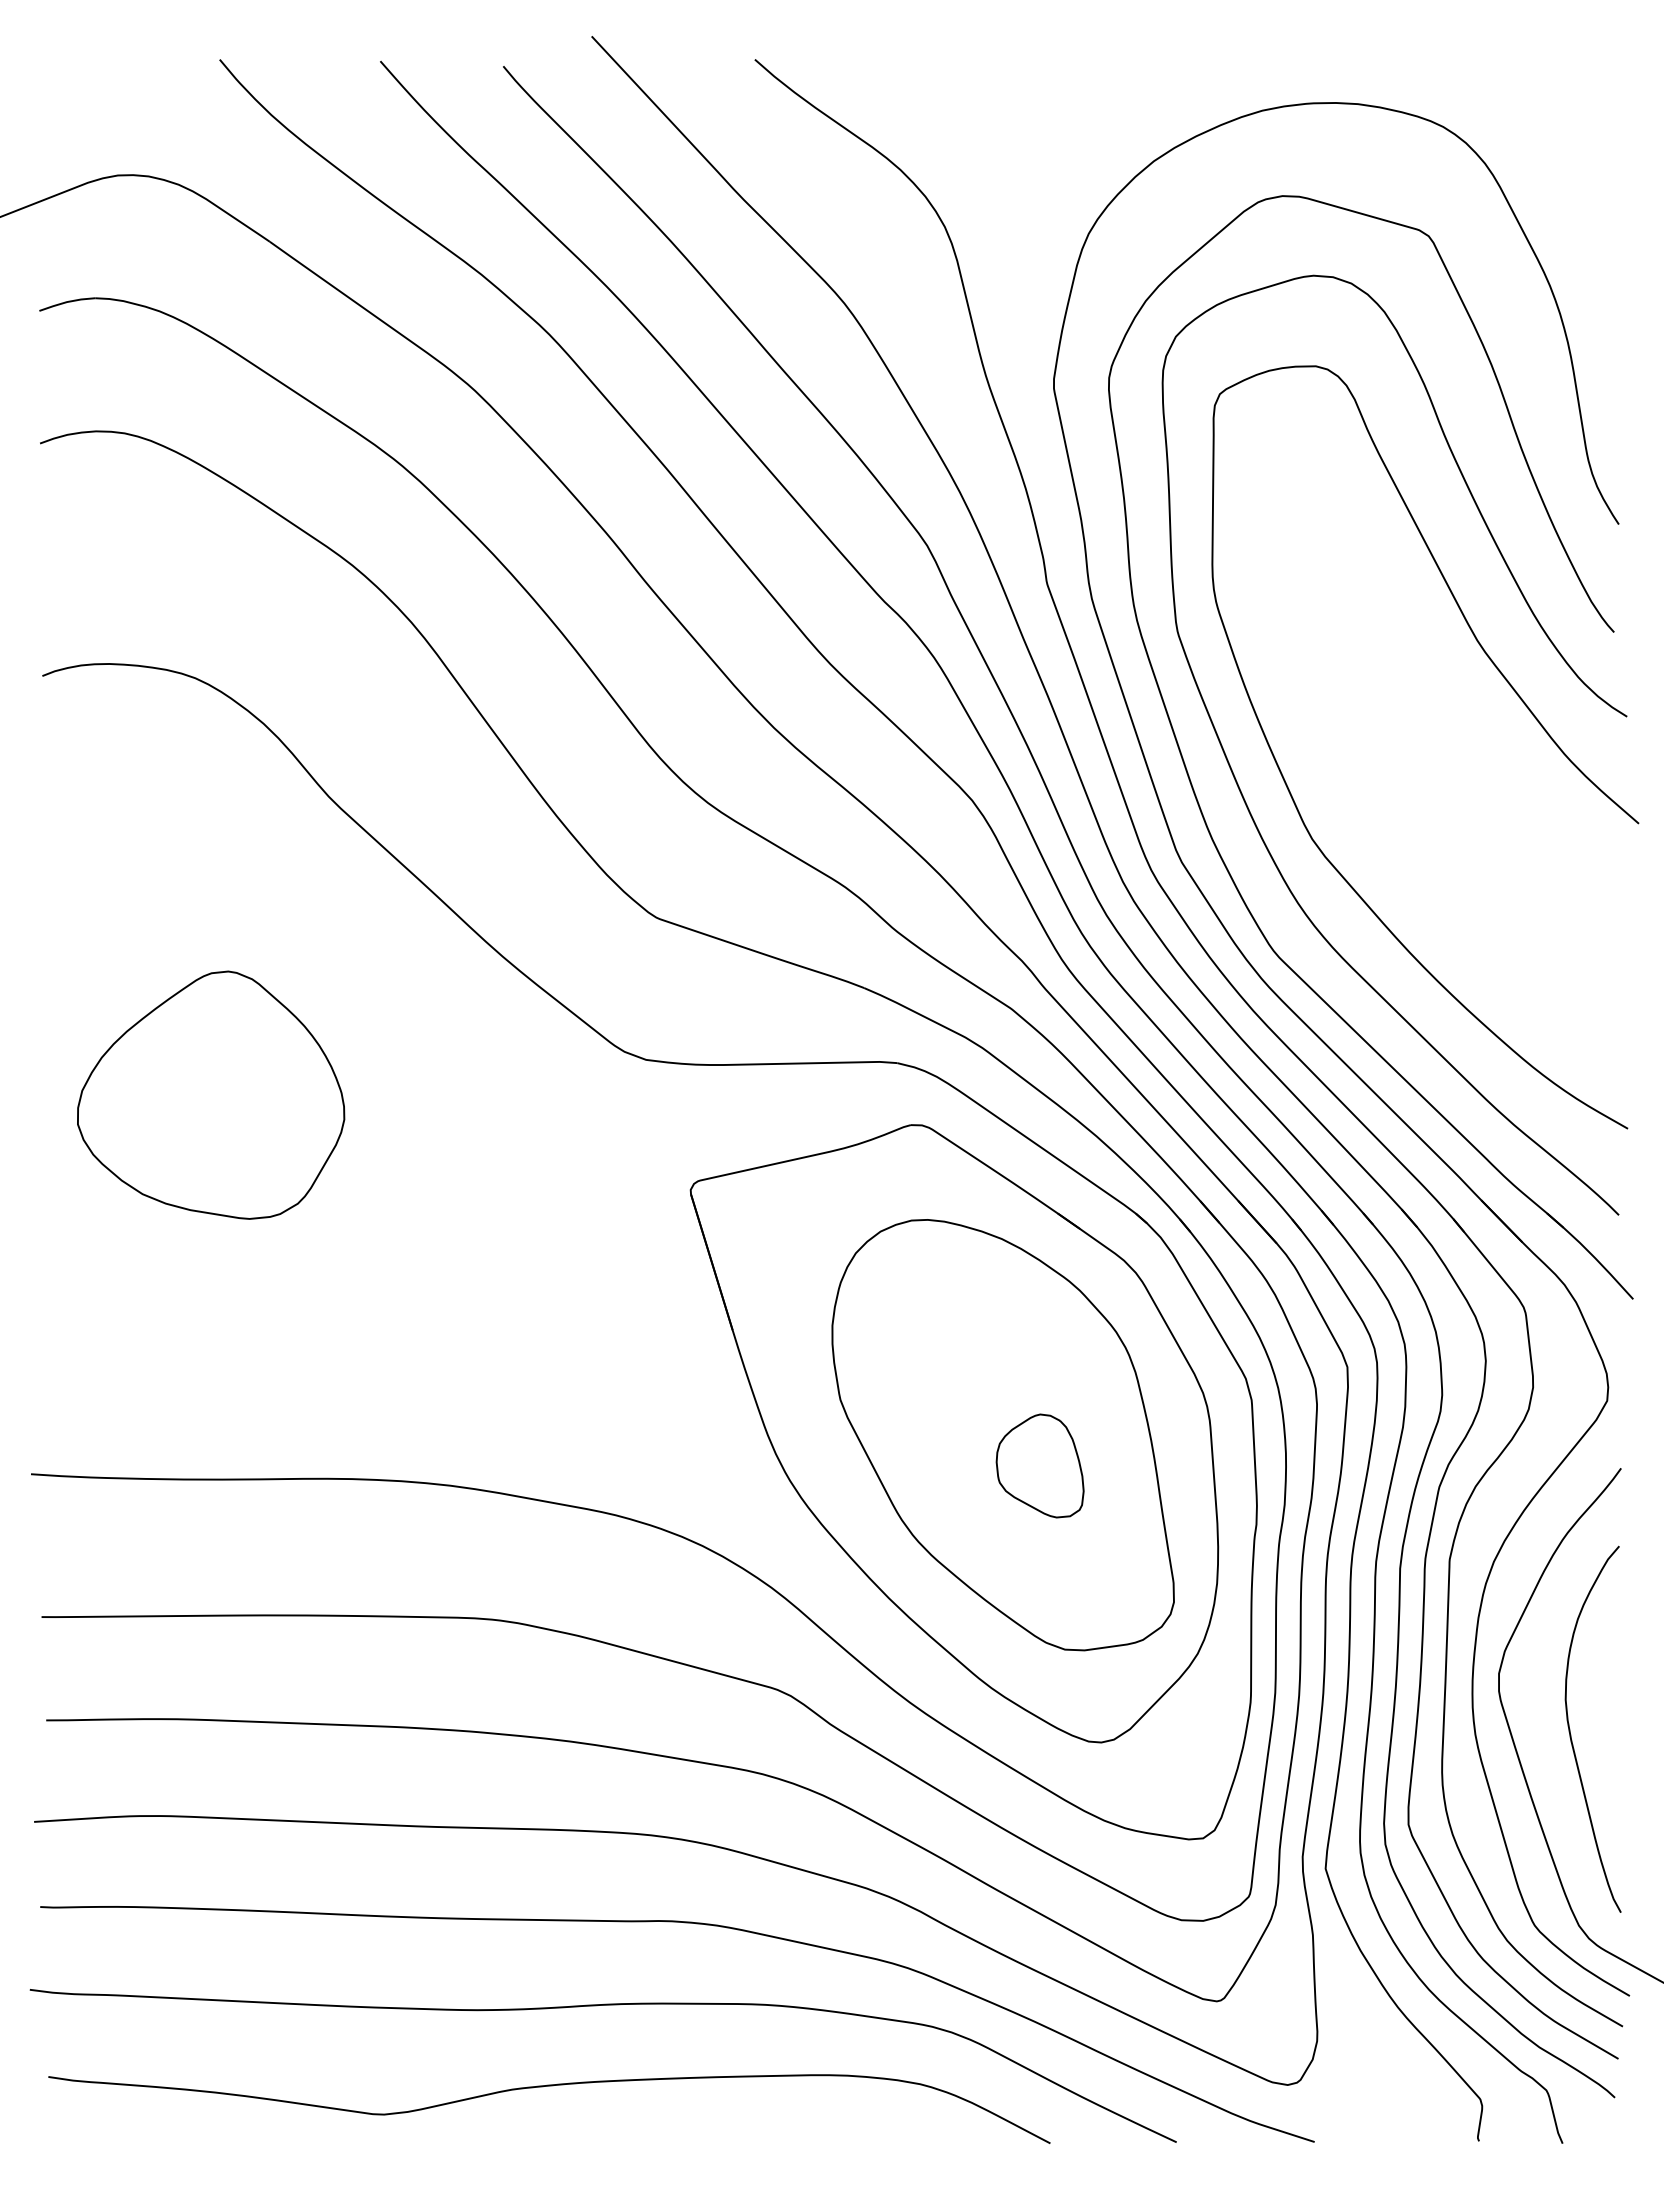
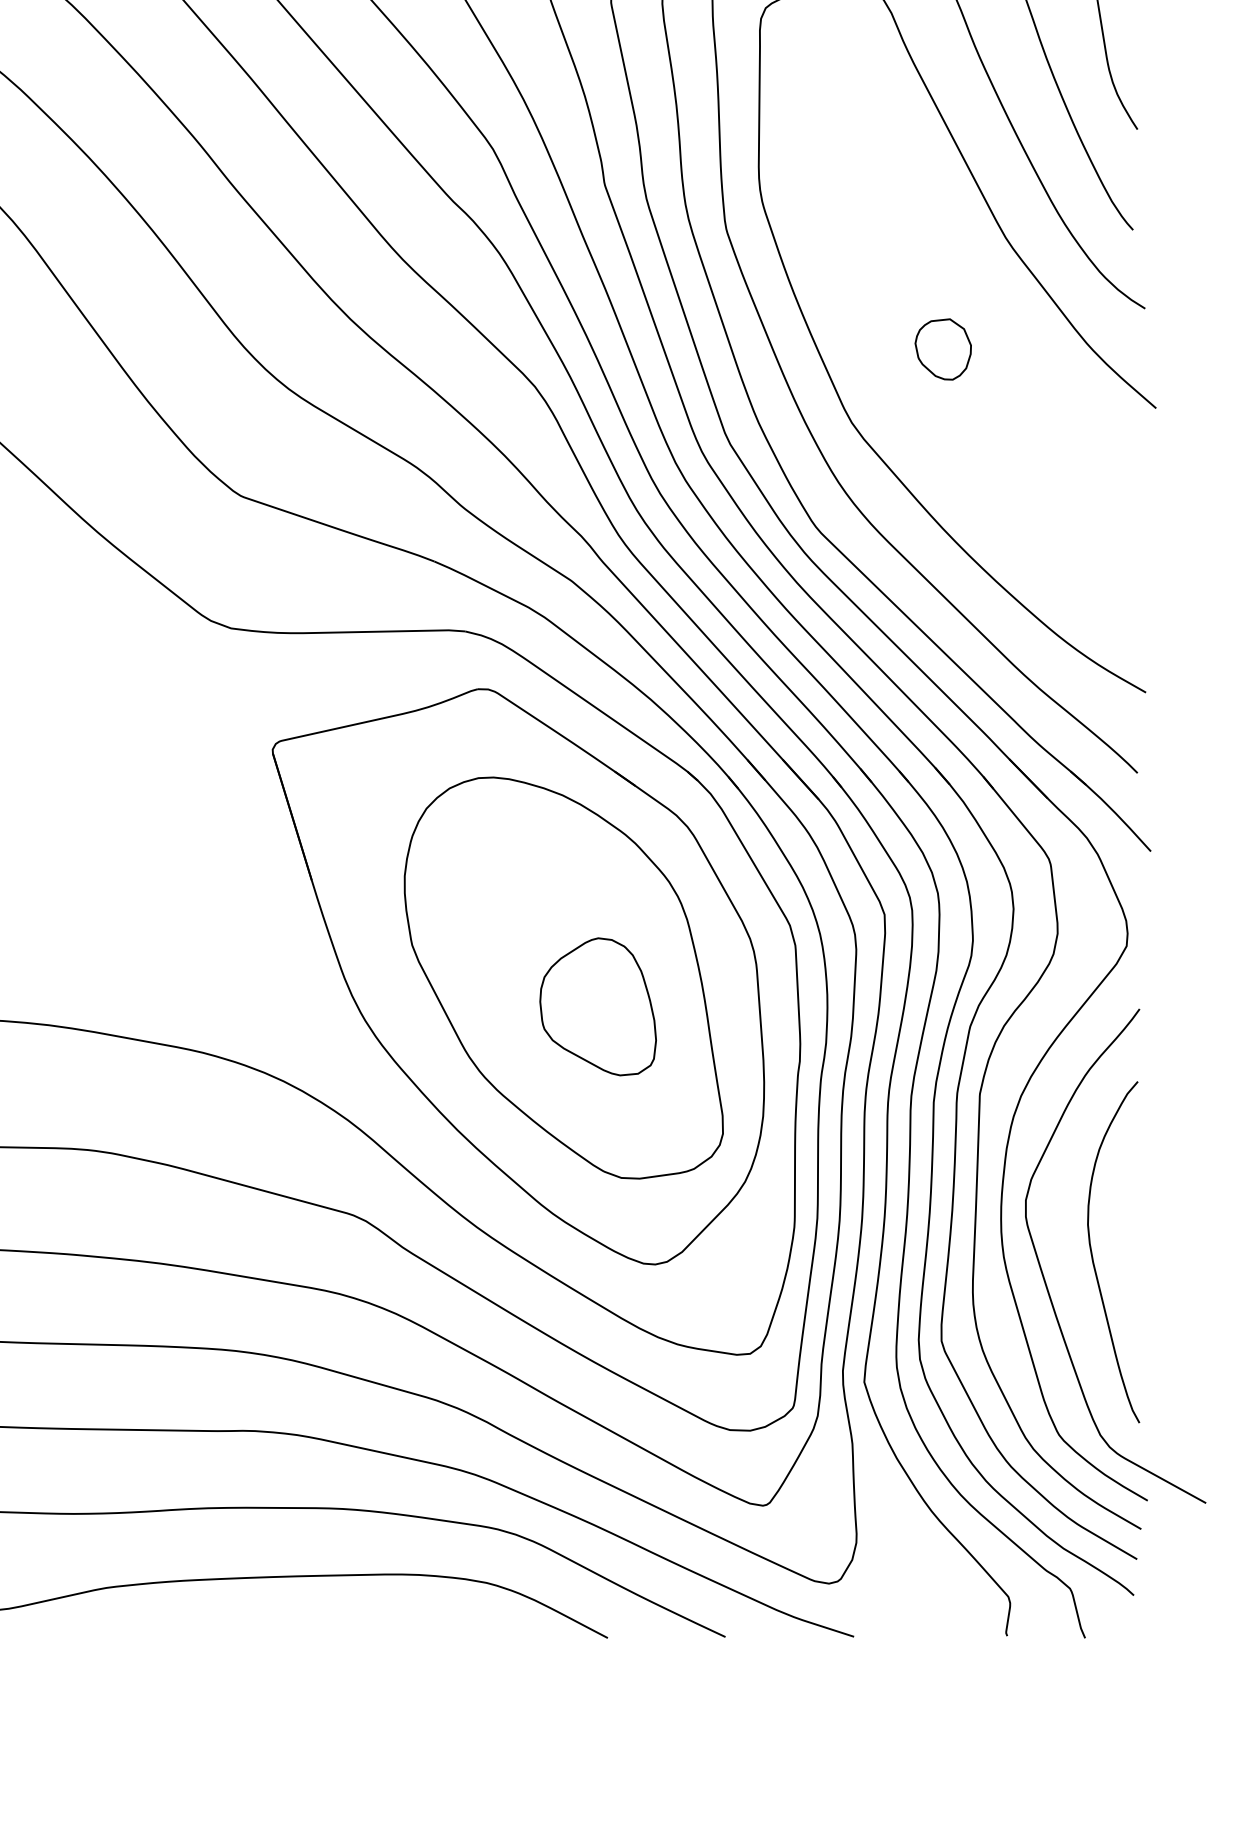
part: (1410, 760) -> (943, 349), added
part: (1040, 1465) -> (598, 1006), size x1.43

